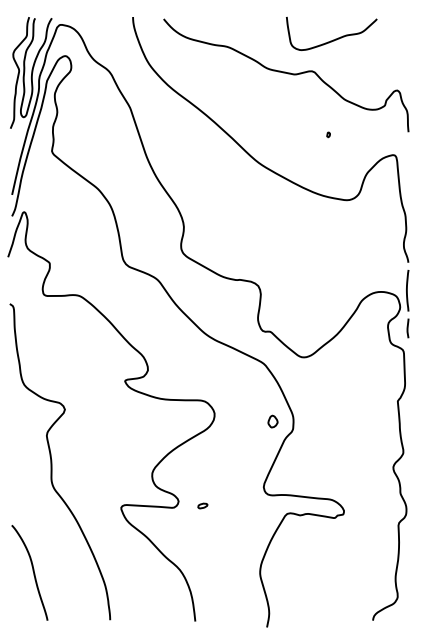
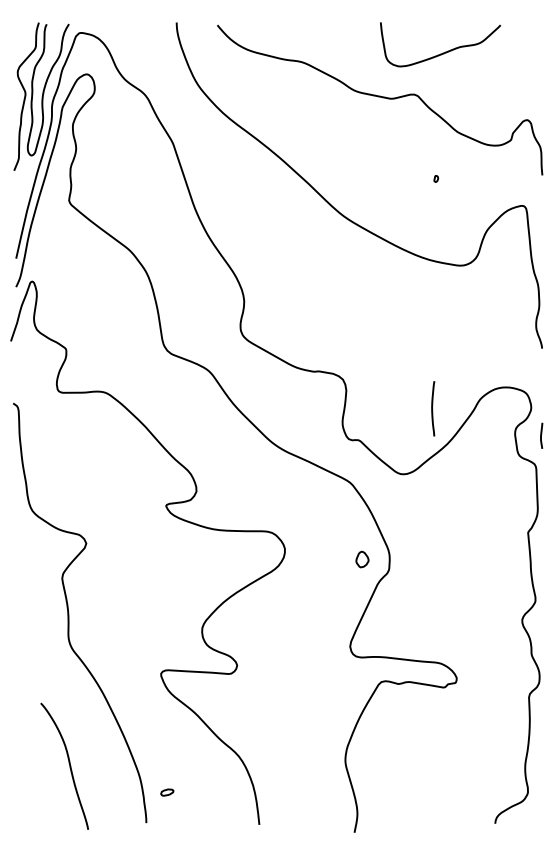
curve: (407, 290) -> (432, 408), moved
part: (202, 505) -> (167, 792), moved
curve: (32, 570) -> (68, 763), moved

